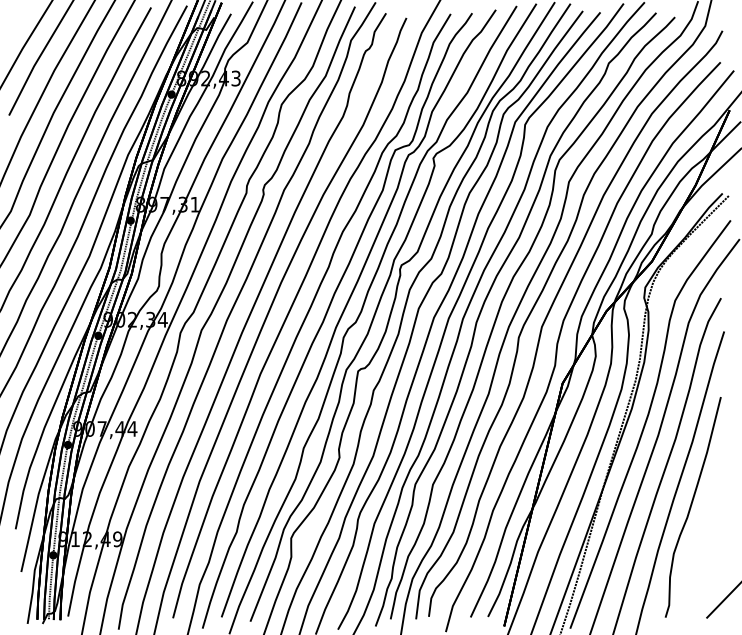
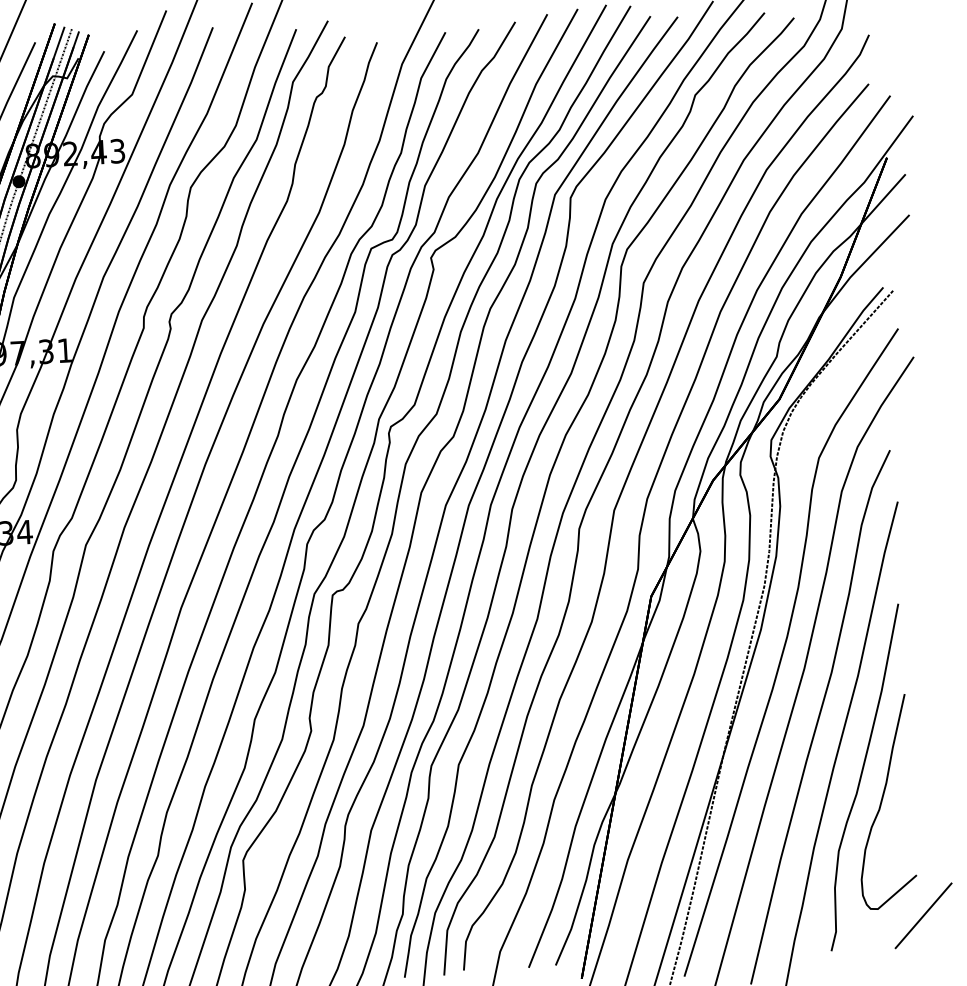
curve: (703, 524) -> (882, 803), added

